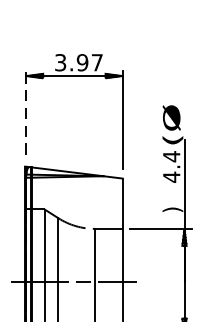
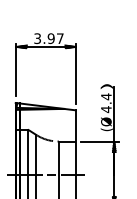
line: (26, 112) -> (16, 69), dashed -> solid
text: (171, 125) -> (106, 77), (Ø -> )
text: (171, 201) -> (106, 124), ) -> (Ø

